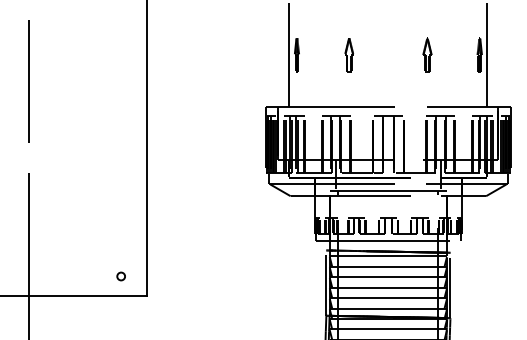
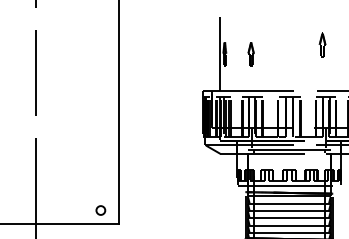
part: (427, 54) -> (322, 44), moved
part: (348, 55) -> (250, 54), moved
circle: (120, 276) -> (100, 210), size x1.6

